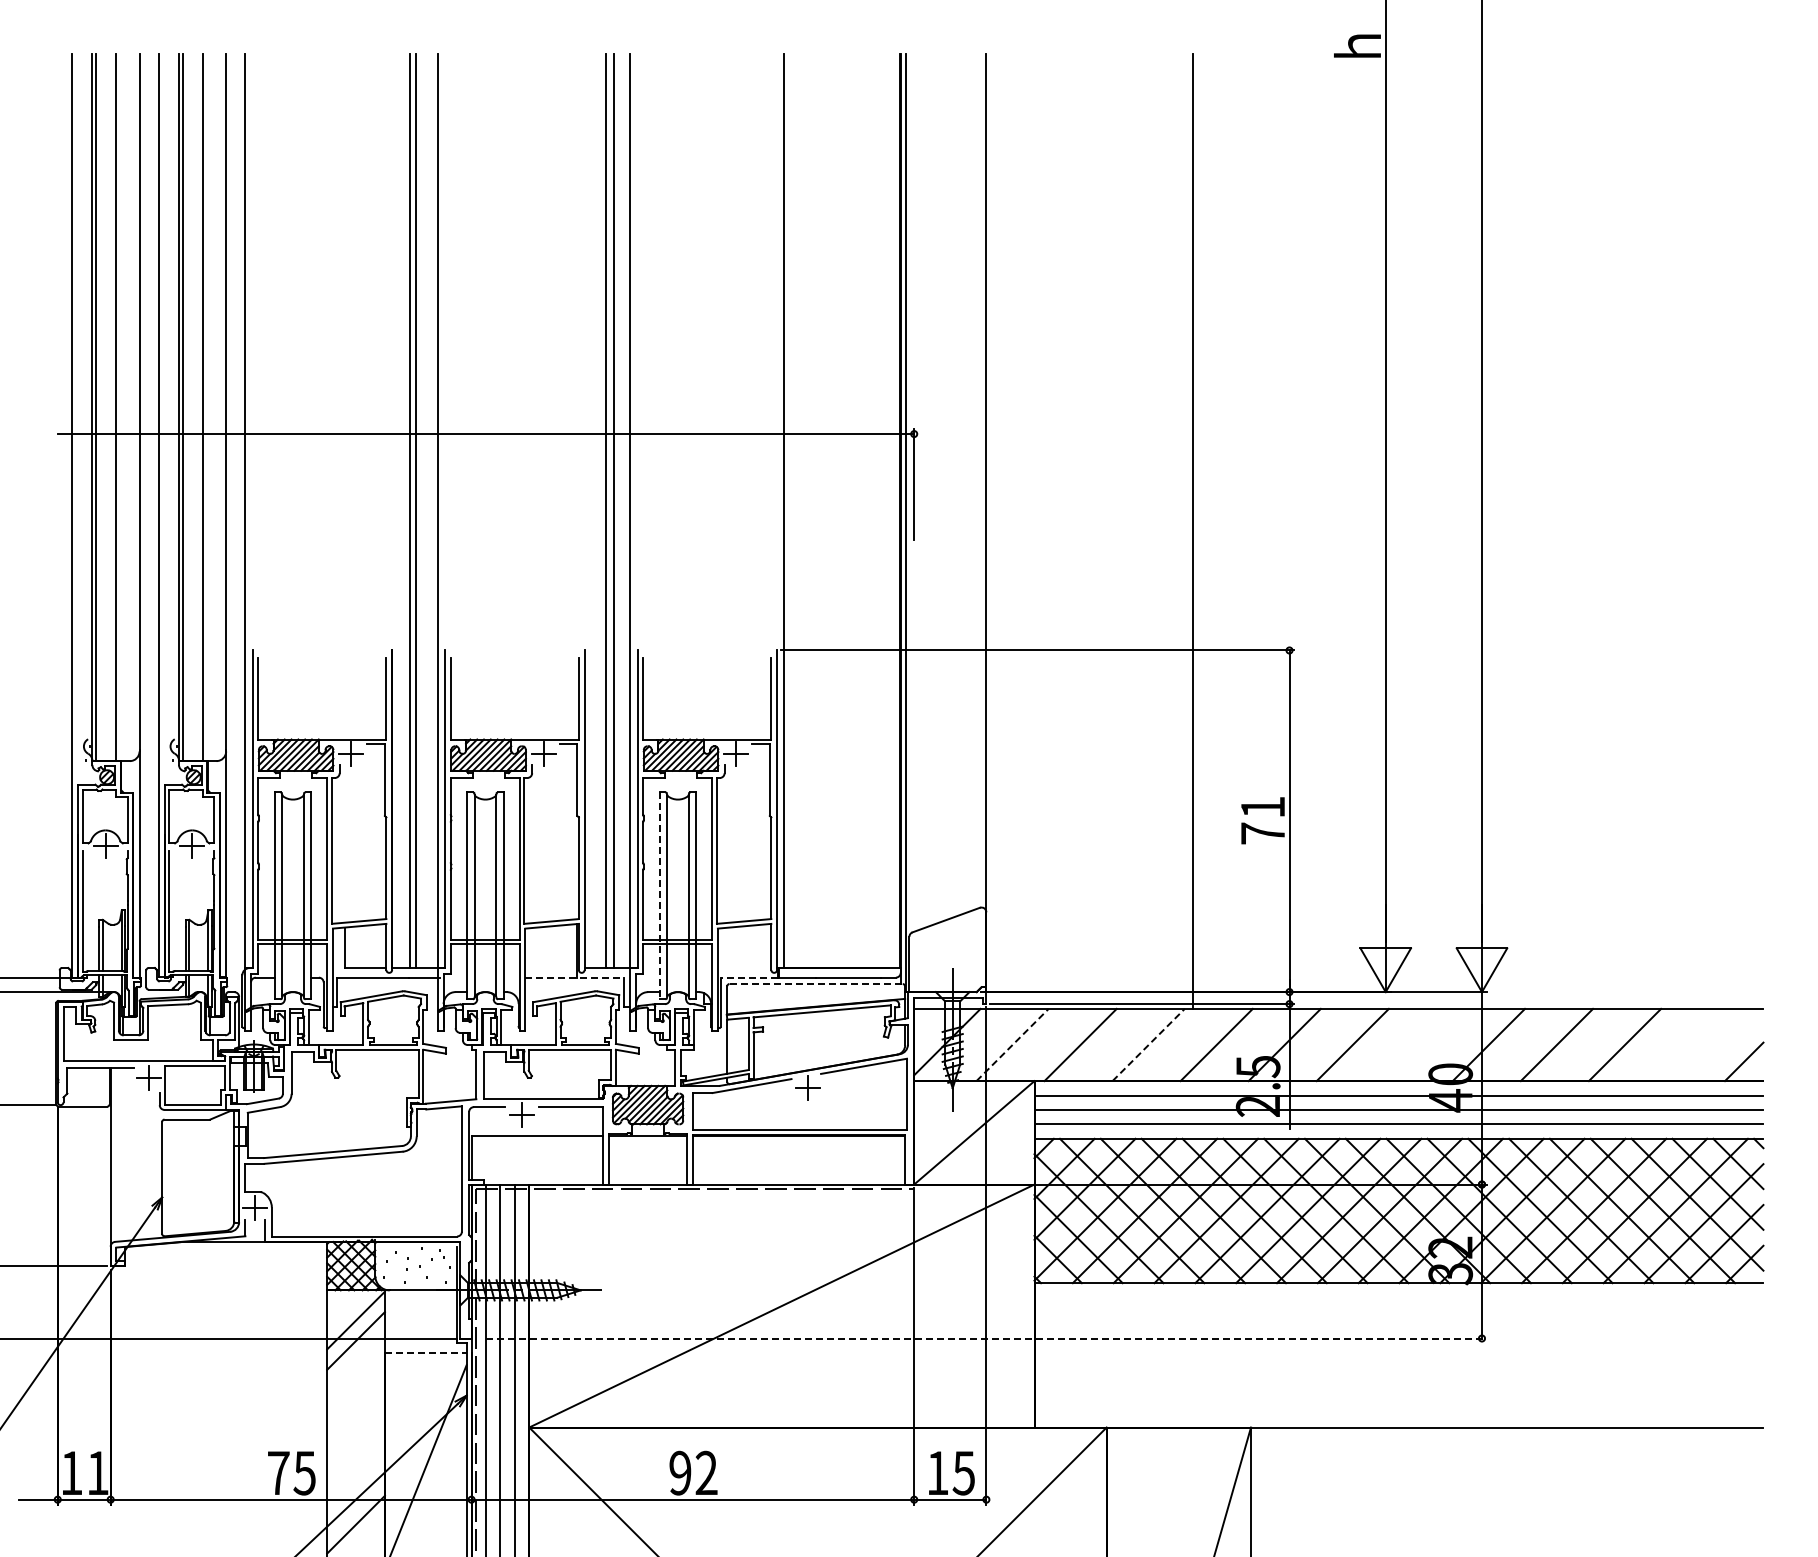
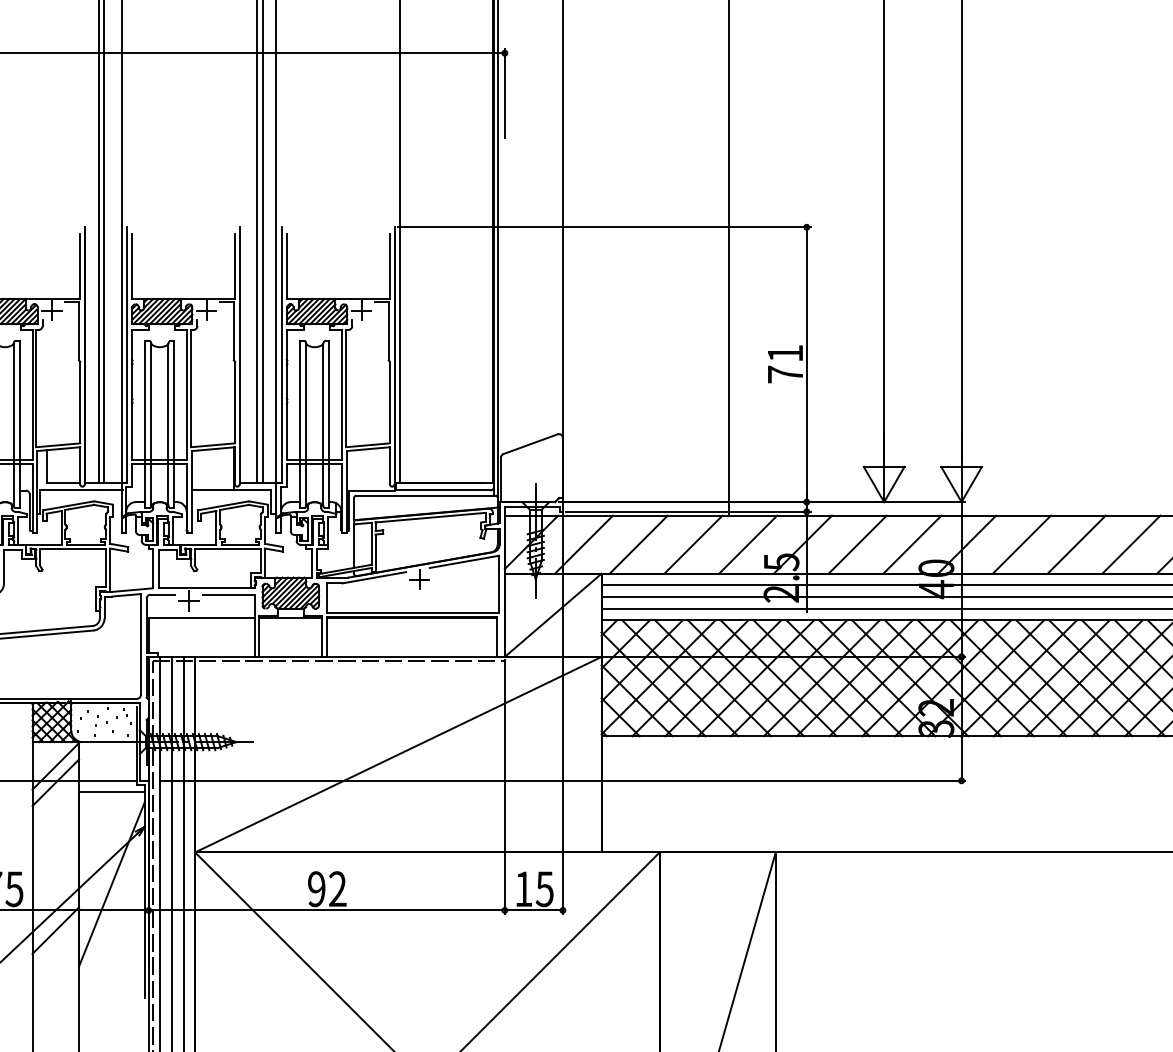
line: (659, 896) -> (299, 425), dashed -> solid
line: (575, 977) -> (232, 490), dashed -> solid
line: (748, 977) -> (371, 490), dashed -> solid
line: (816, 984) -> (426, 496), dashed -> solid
line: (1012, 1044) -> (583, 544), dashed -> solid
line: (1149, 1044) -> (694, 544), dashed -> solid
line: (1420, 1044) -> (912, 544), added
line: (1692, 1044) -> (1130, 544), added
line: (986, 1338) -> (562, 780), dashed -> solid
line: (425, 1352) -> (111, 792), dashed -> solid

